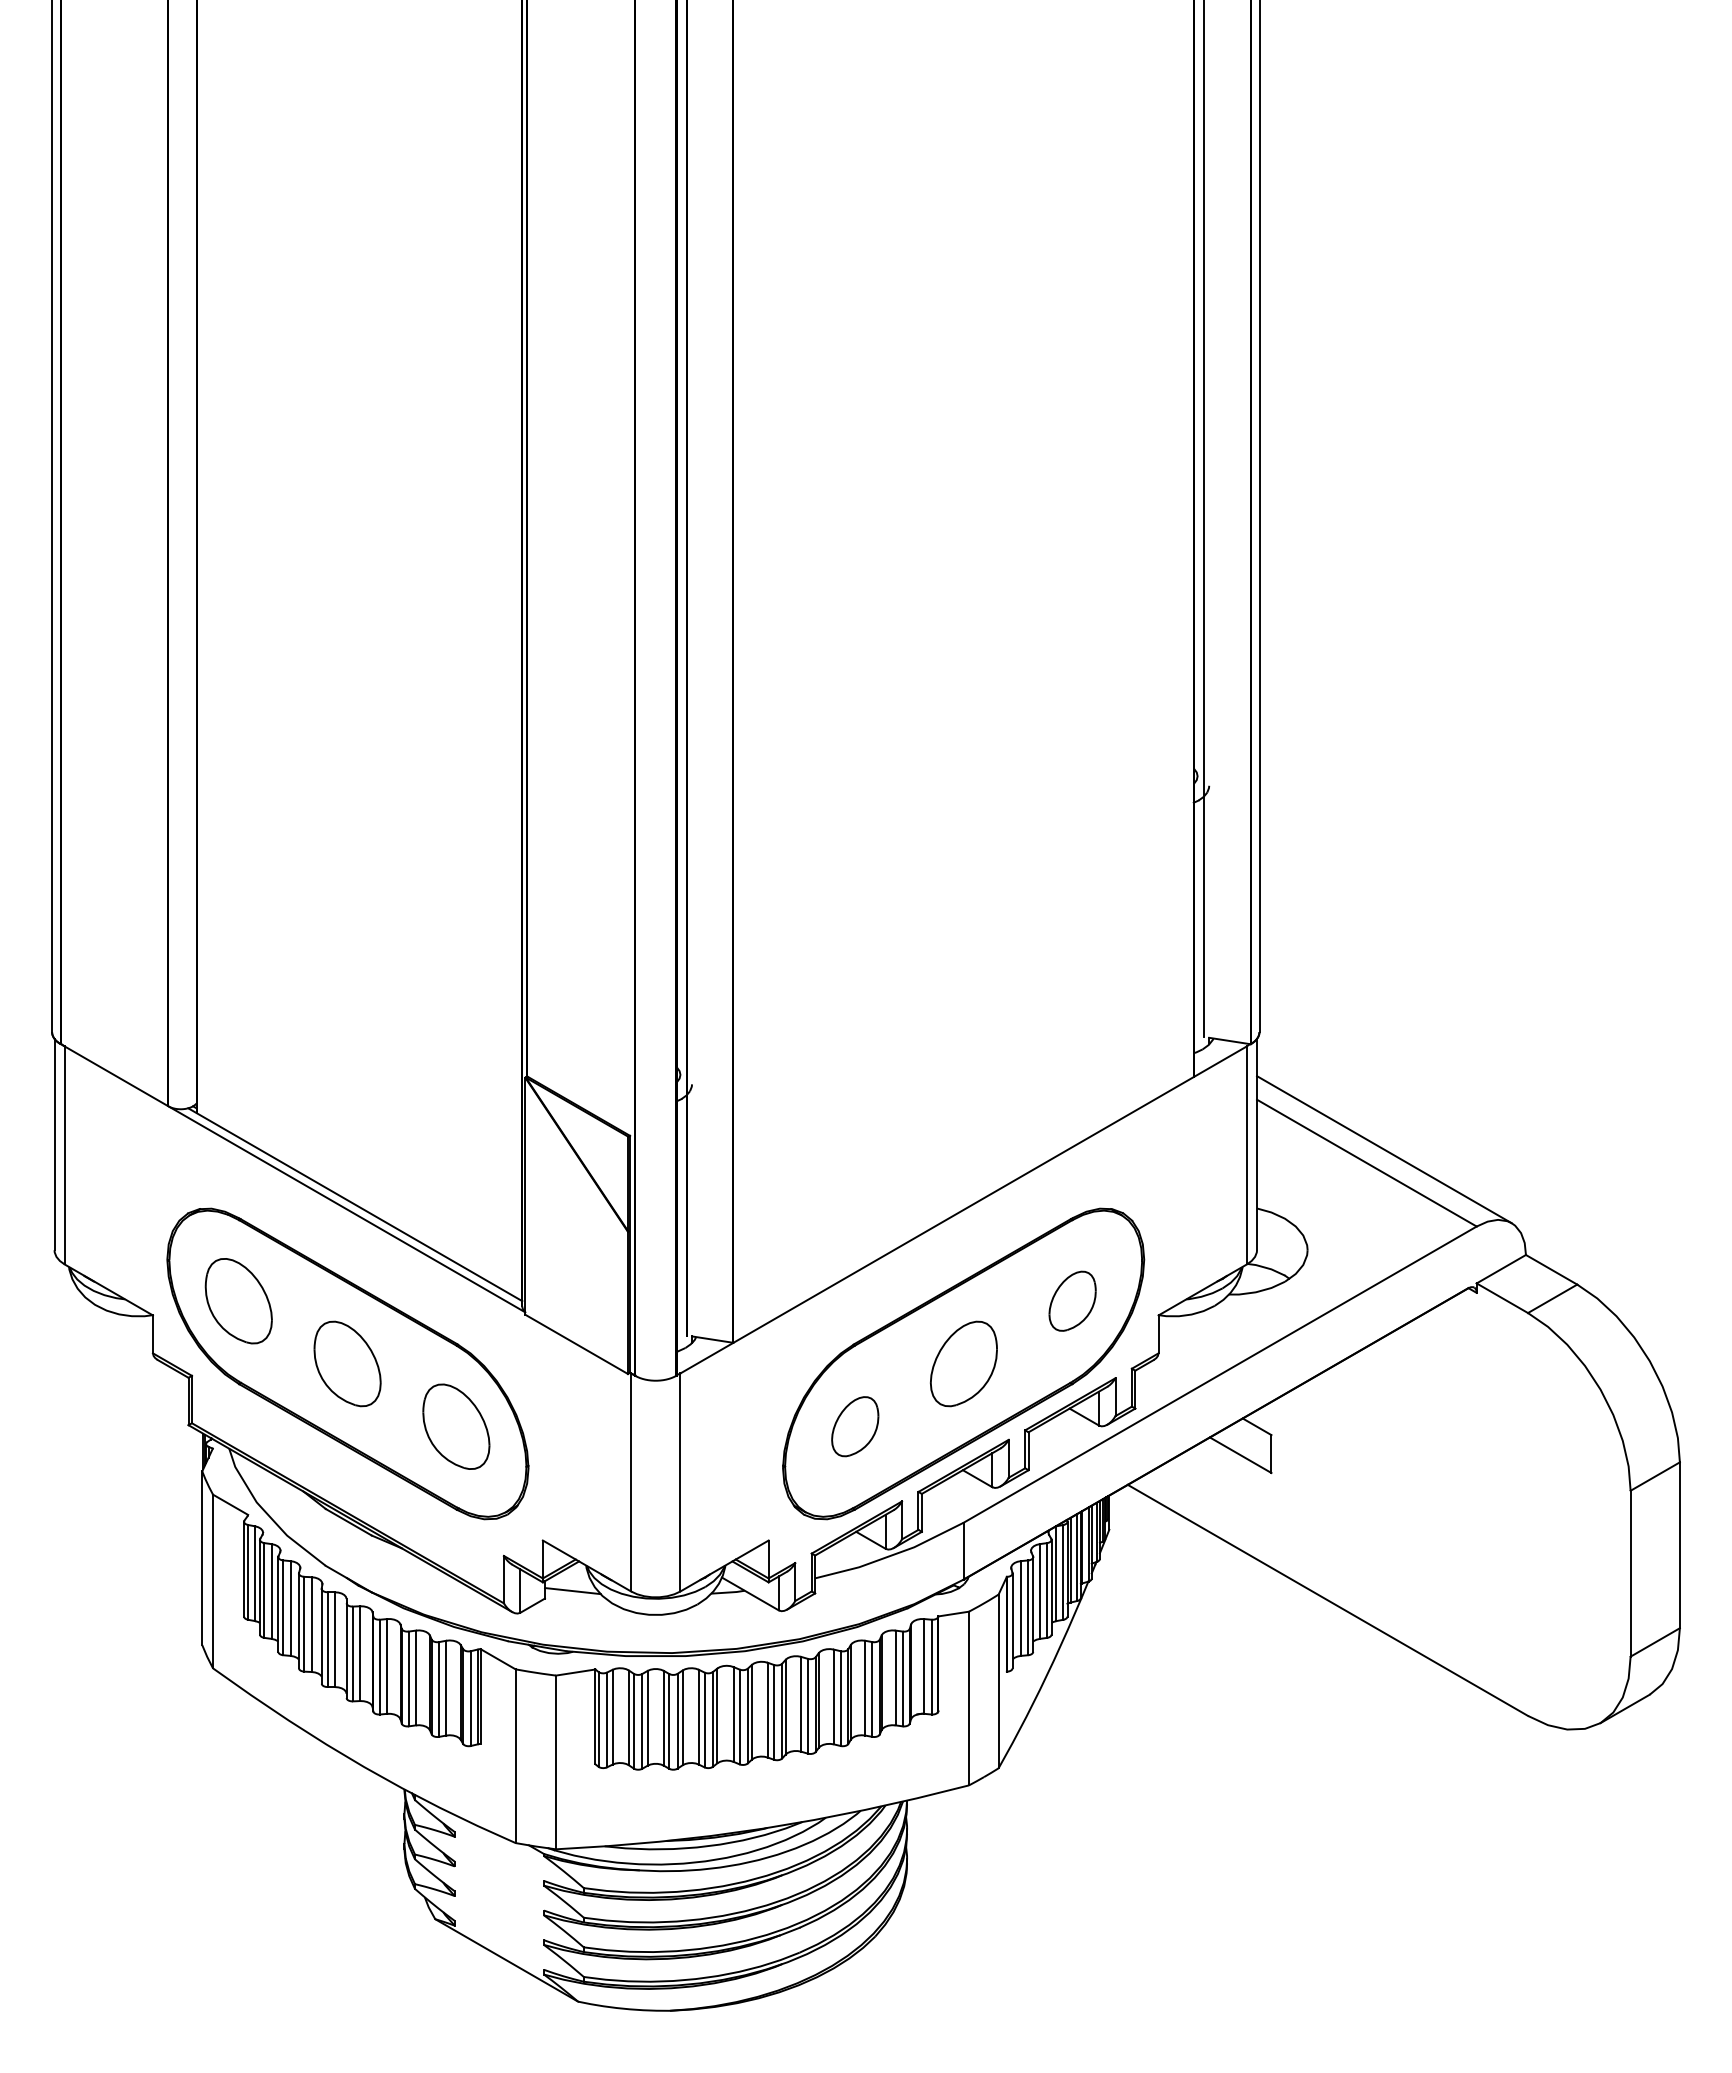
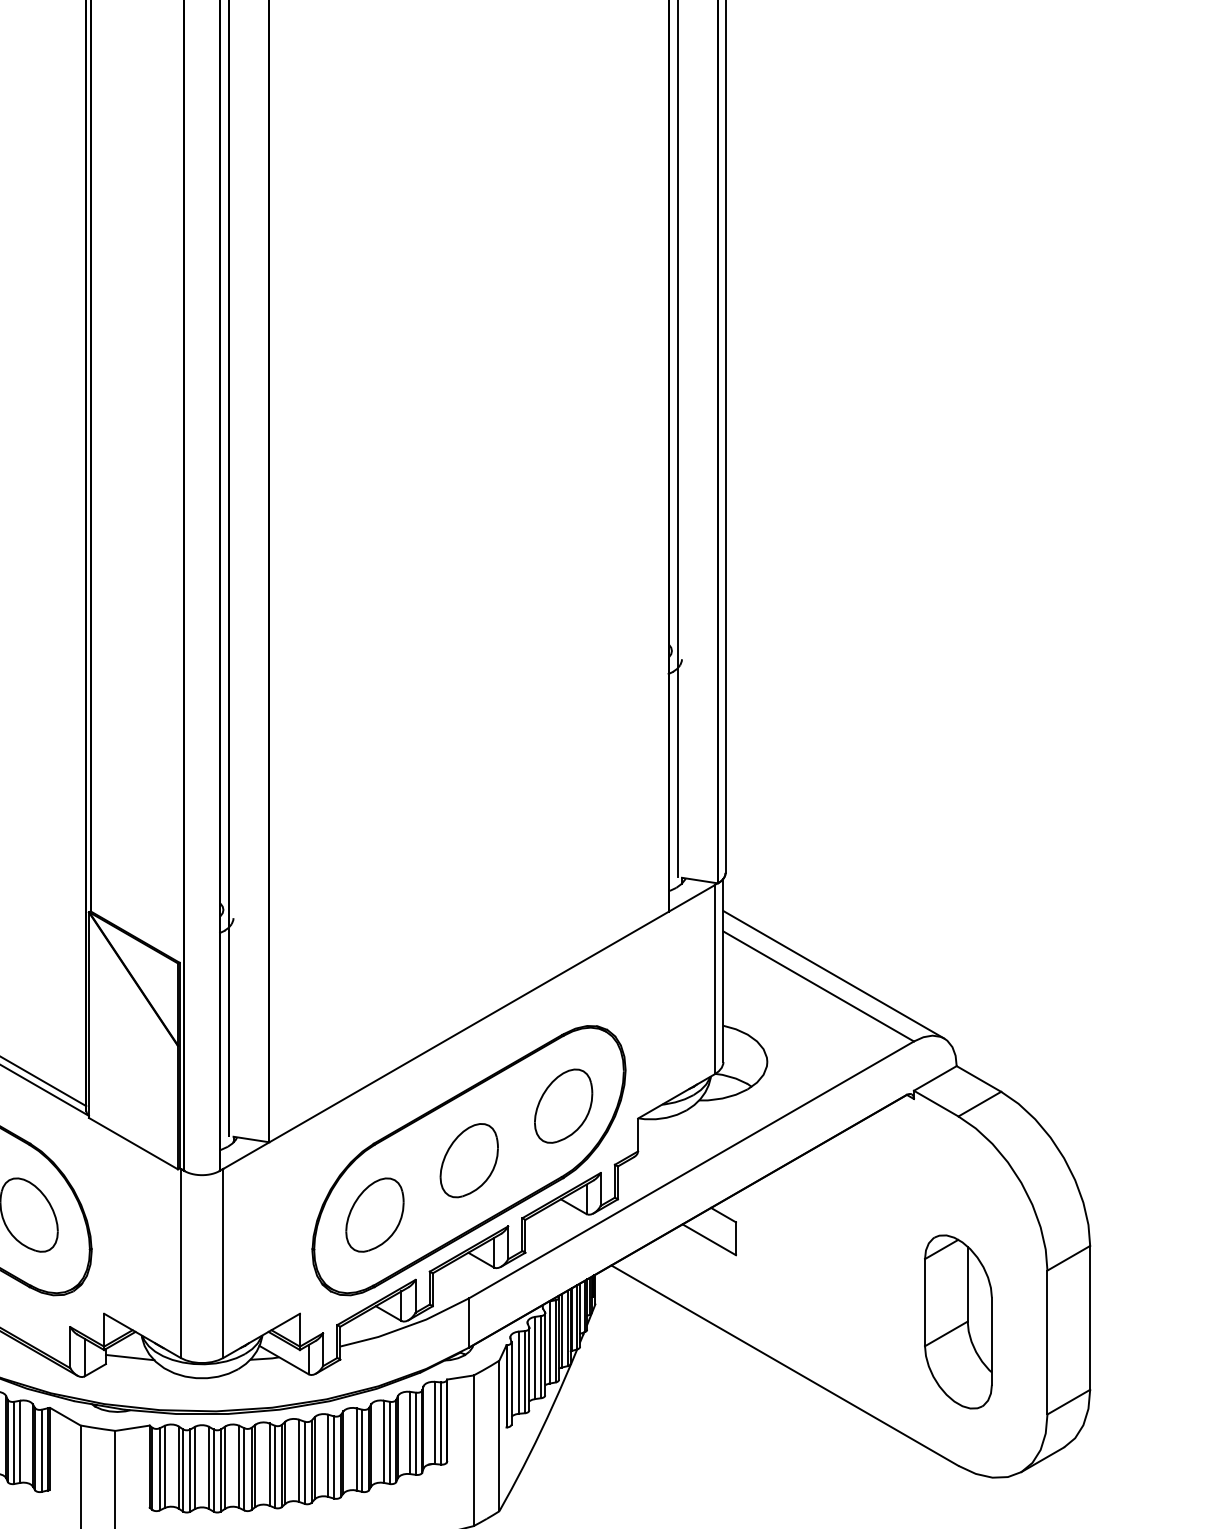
part: (1072, 1301) -> (563, 1106), size x1.43
part: (855, 1426) -> (375, 1214), size x1.43
part: (1527, 1549) -> (958, 1321), added

